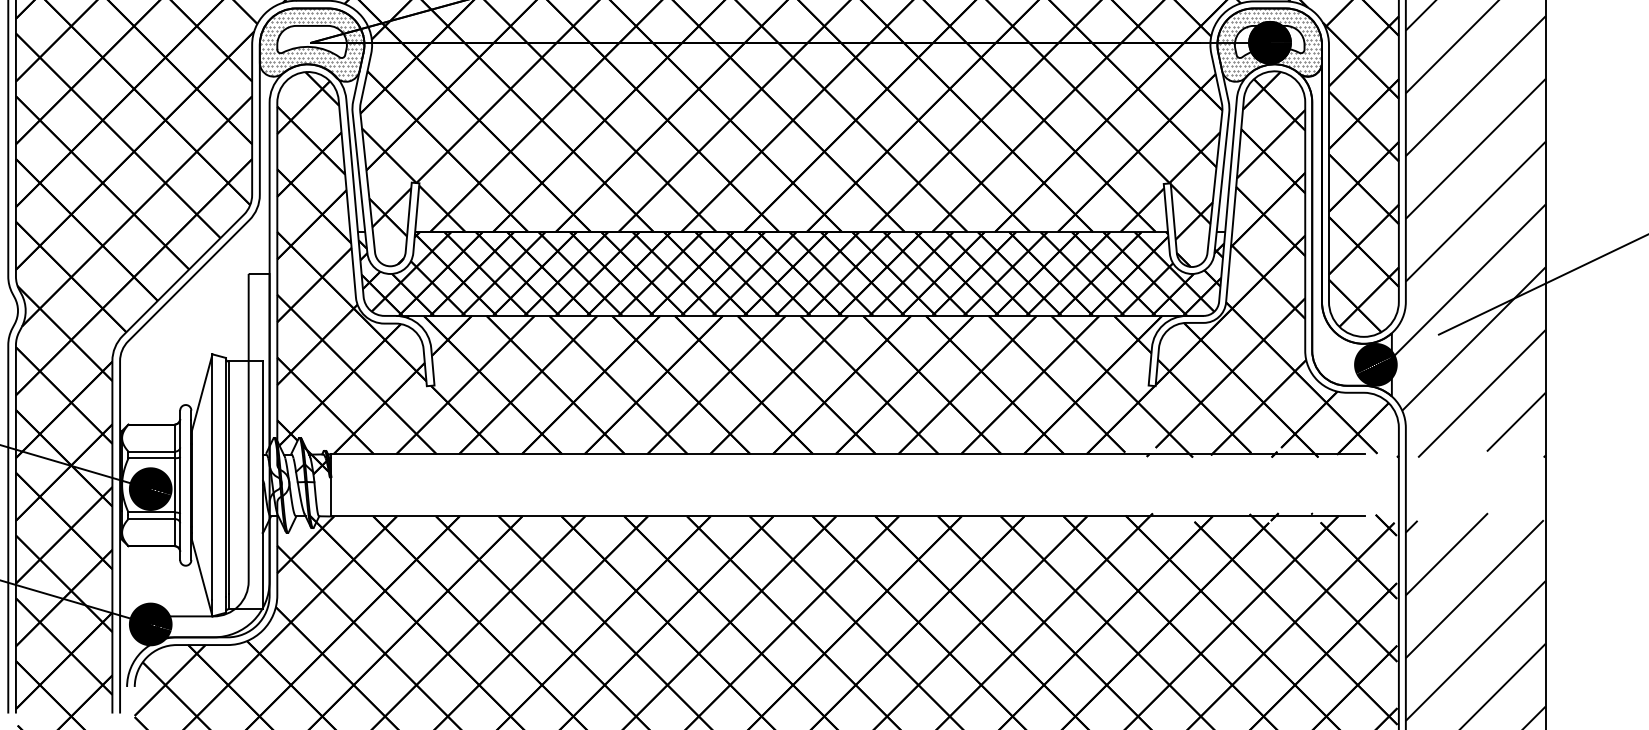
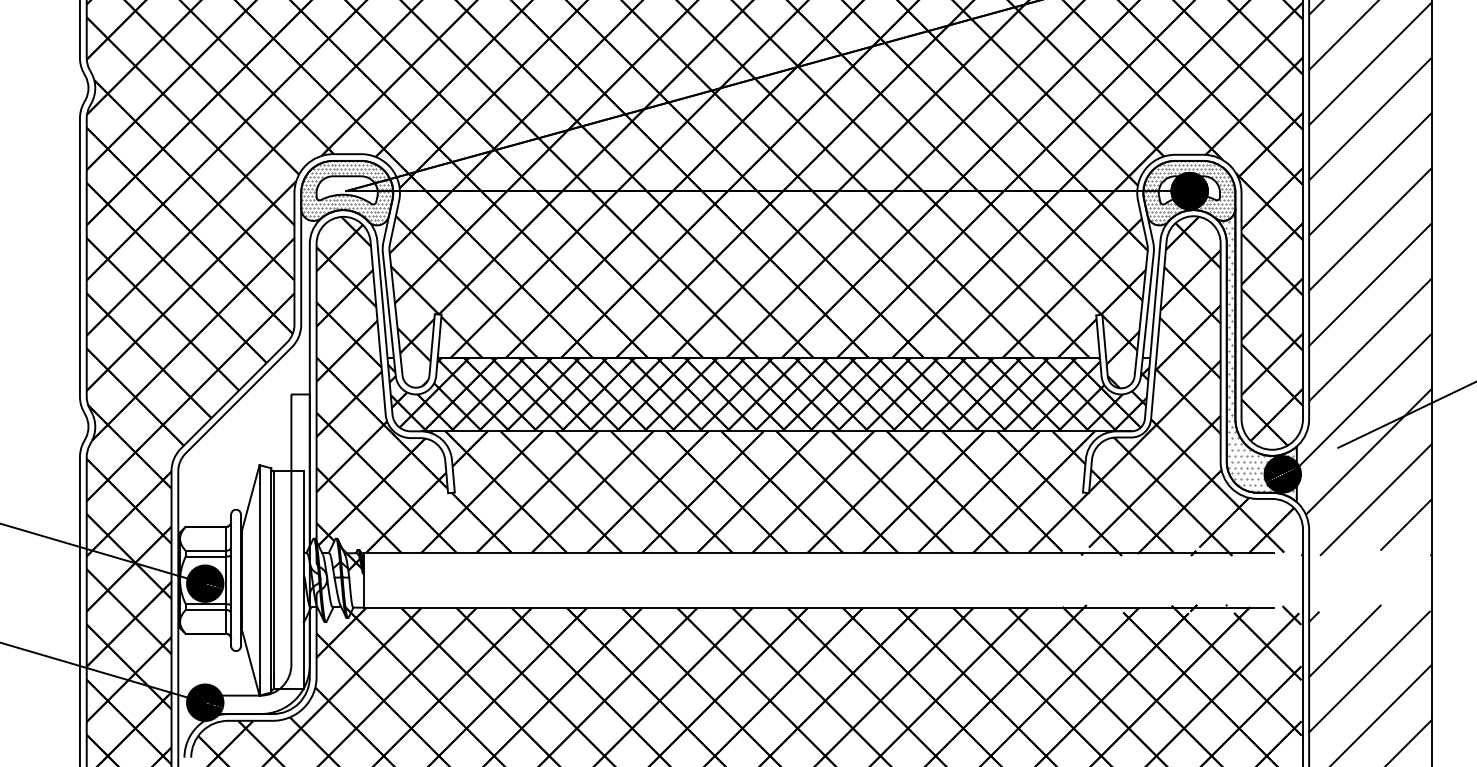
hatch: (1349, 233) -> (1259, 358), added

